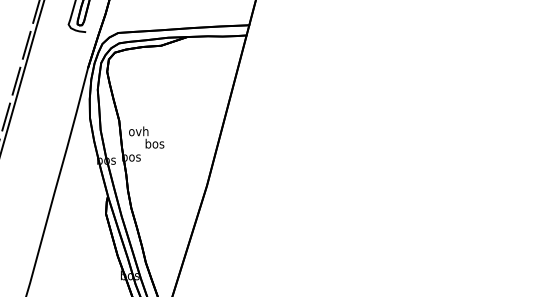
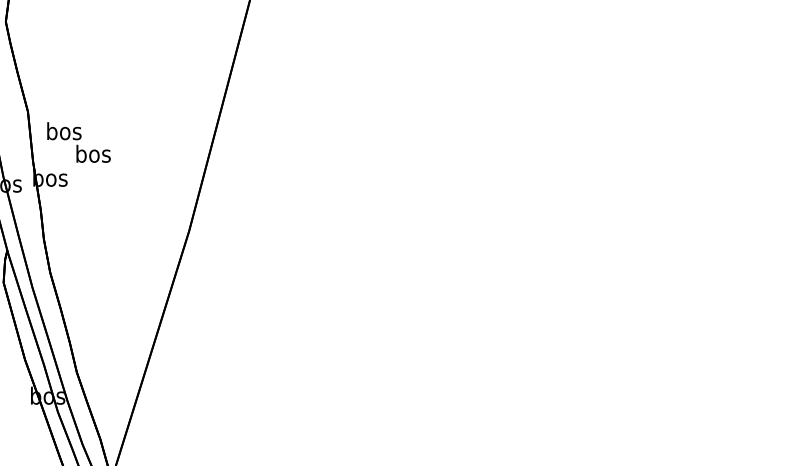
text: (138, 131) -> (63, 131), ovh -> bos

